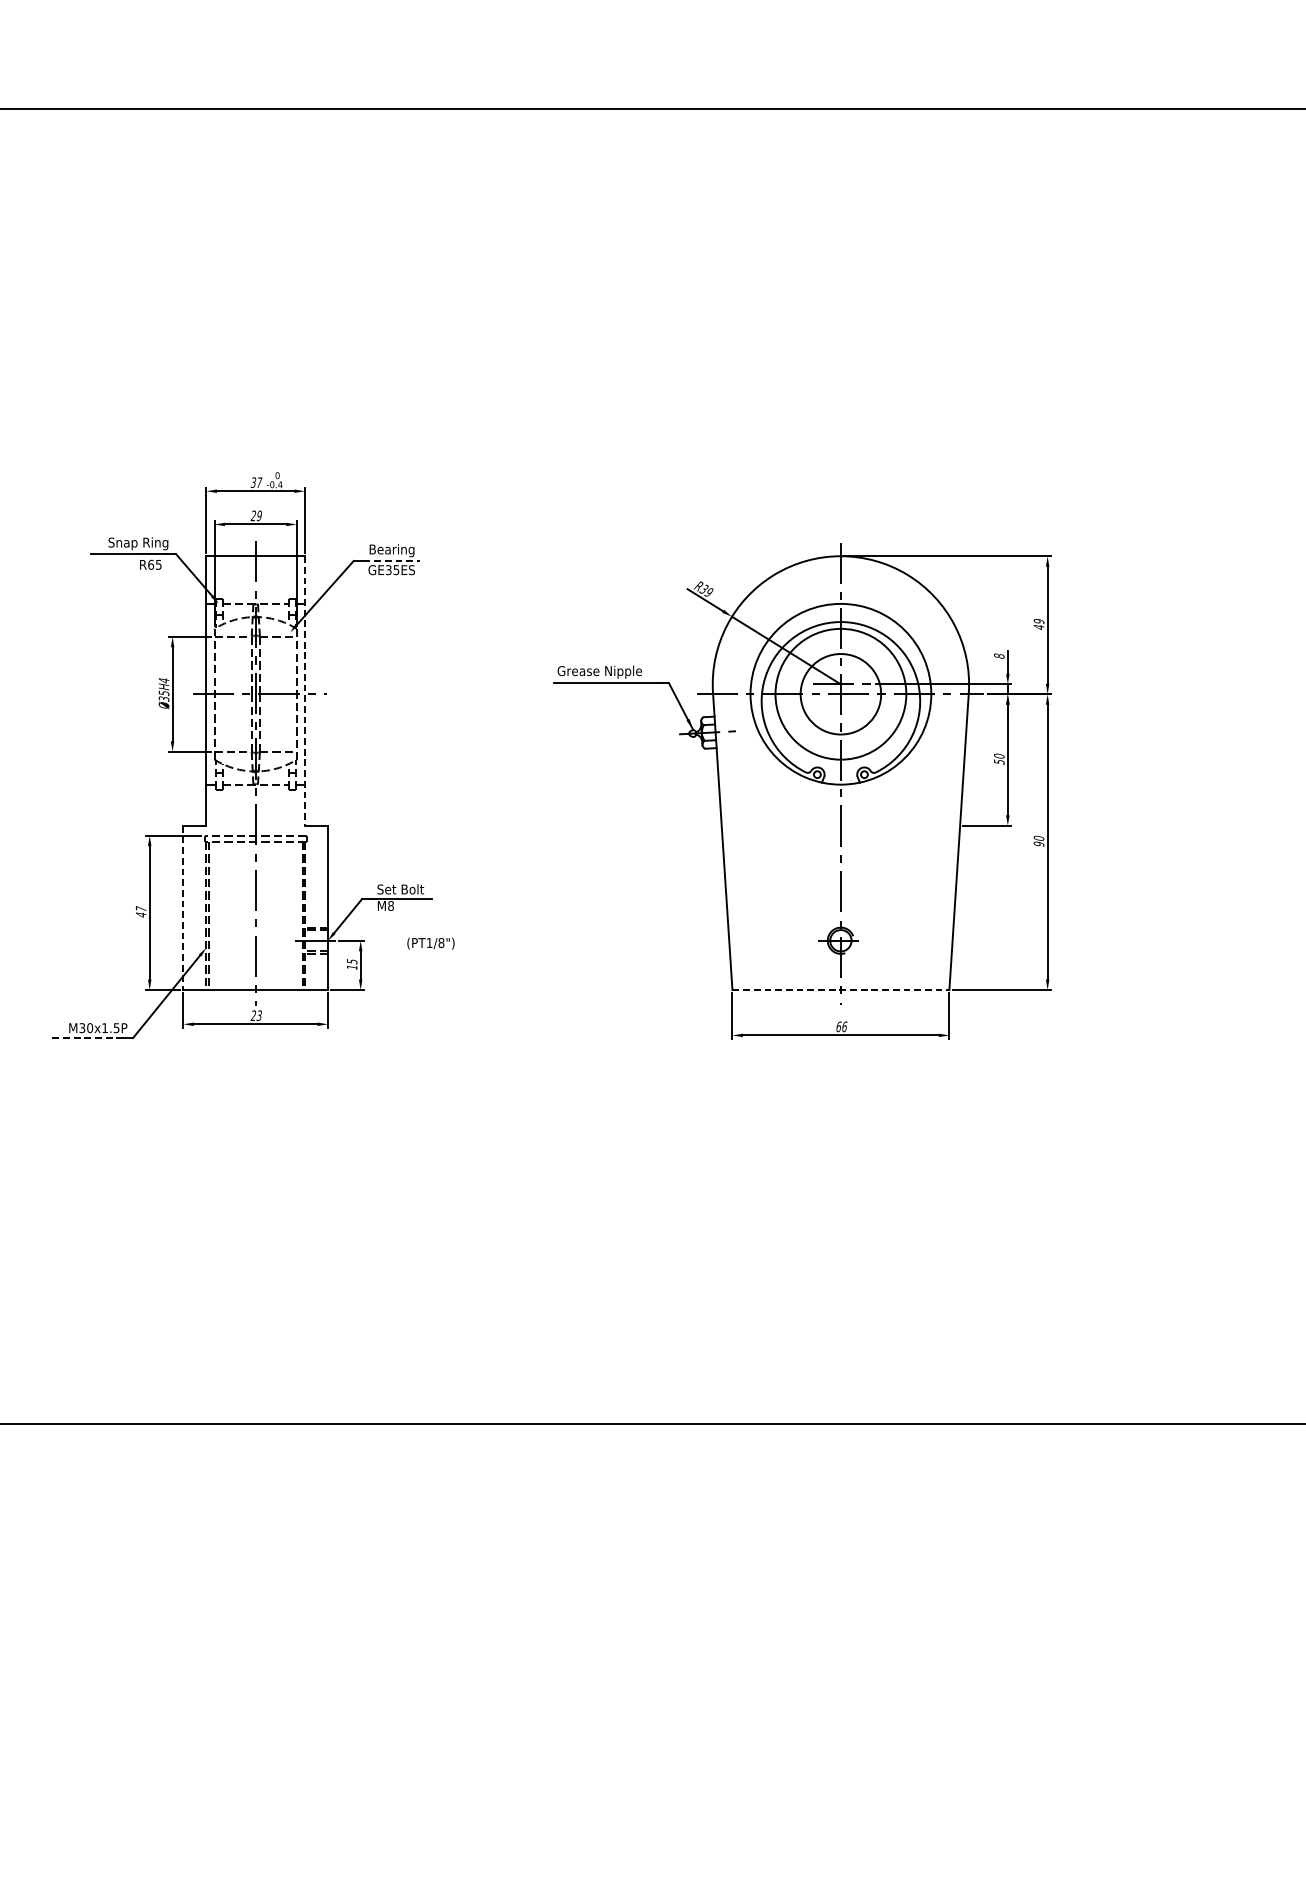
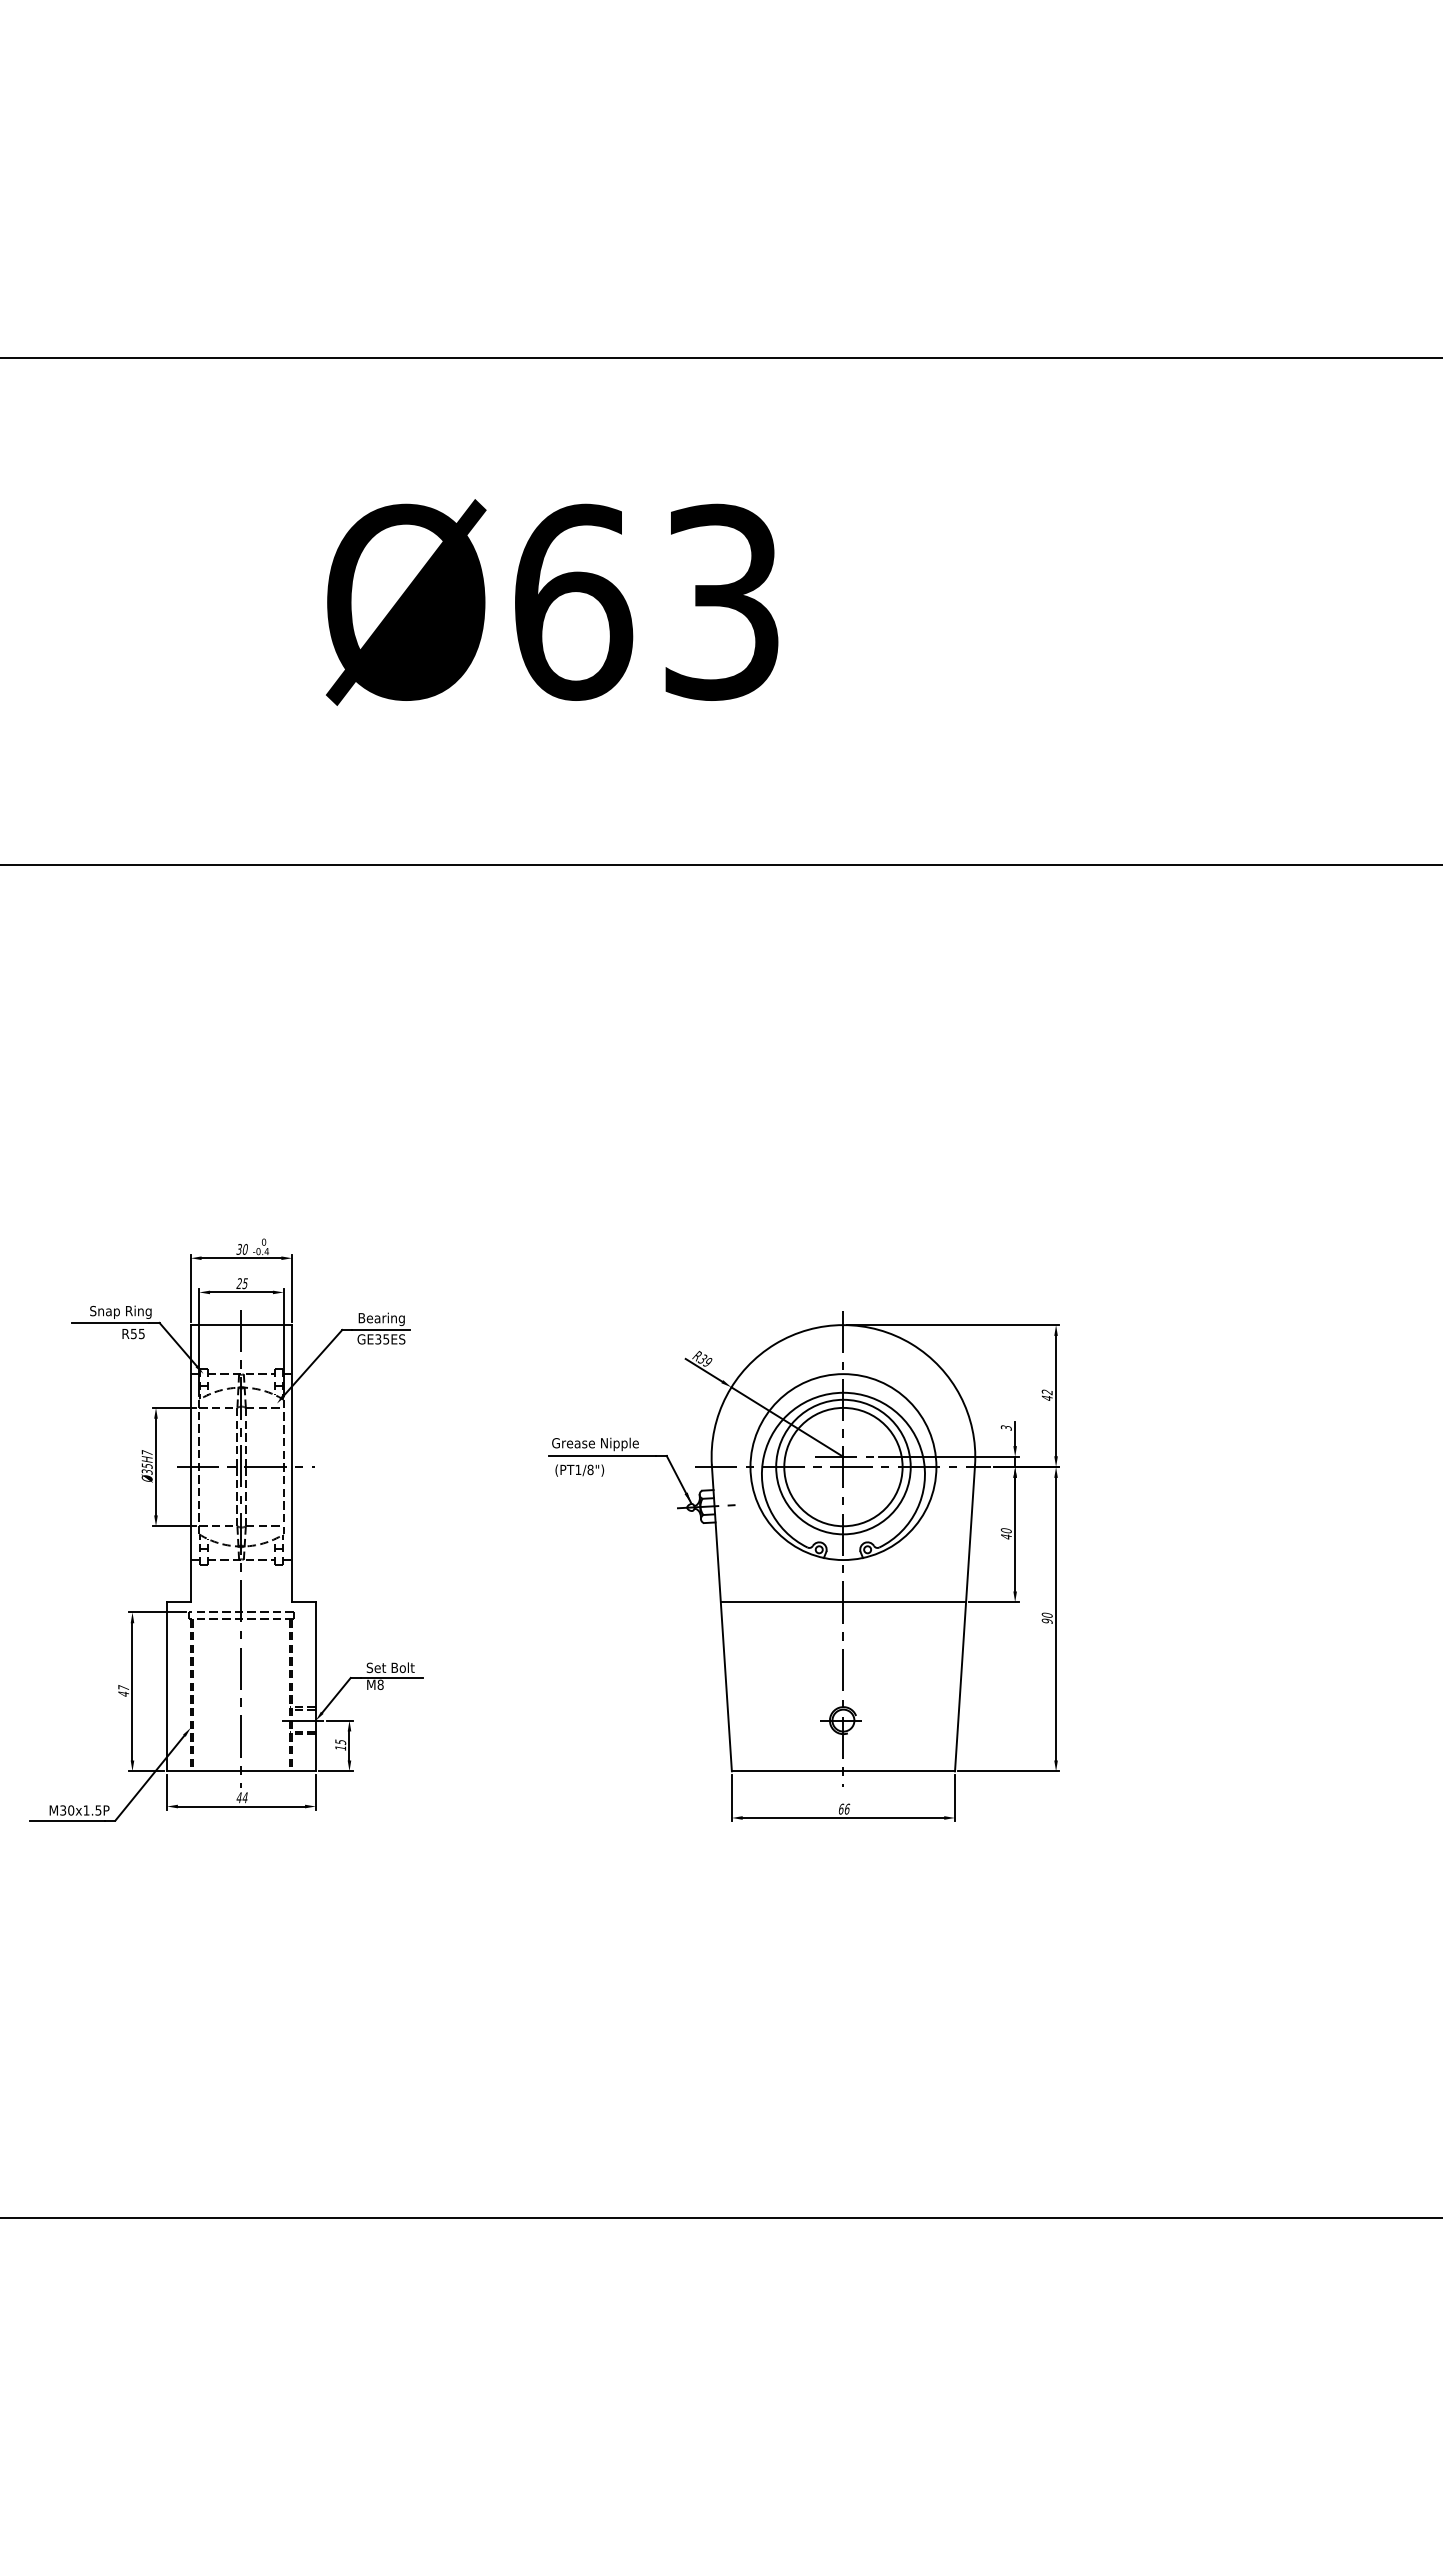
text: (259, 482) -> (245, 1249), 37 -> 30
text: (258, 515) -> (244, 1283), 29 -> 25
line: (391, 560) -> (381, 1329), dashed -> solid
text: (150, 564) -> (133, 1333), R65 -> R55
text: (1039, 621) -> (1047, 1392), 49 -> 42
text: (999, 655) -> (1006, 1427), 8 -> 3
text: (163, 680) -> (146, 1452), Ø35H4 -> Ø35H7
line: (305, 690) -> (292, 1463), dashed -> solid
circle: (840, 693) -> (843, 1466), size x1.43
text: (999, 761) -> (1006, 1536), 50 -> 40
line: (840, 825) -> (843, 1602), added
line: (183, 907) -> (167, 1686), dashed -> solid
text: (430, 943) -> (579, 1470), moved
line: (840, 990) -> (843, 1771), dashed -> solid
text: (255, 1015) -> (241, 1797), 23 -> 44
line: (86, 1037) -> (67, 1820), dashed -> solid

